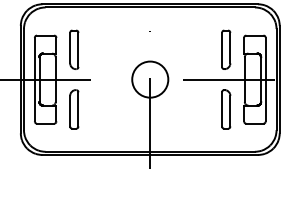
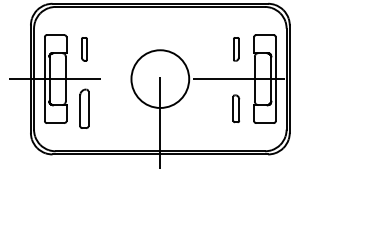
part: (74, 50) -> (84, 49), size x0.6
part: (226, 50) -> (236, 49), size x0.6
circle: (150, 80) -> (160, 79), size x1.6
part: (226, 109) -> (236, 108), size x0.7

